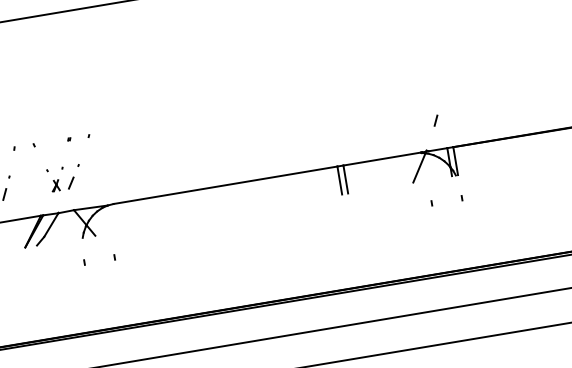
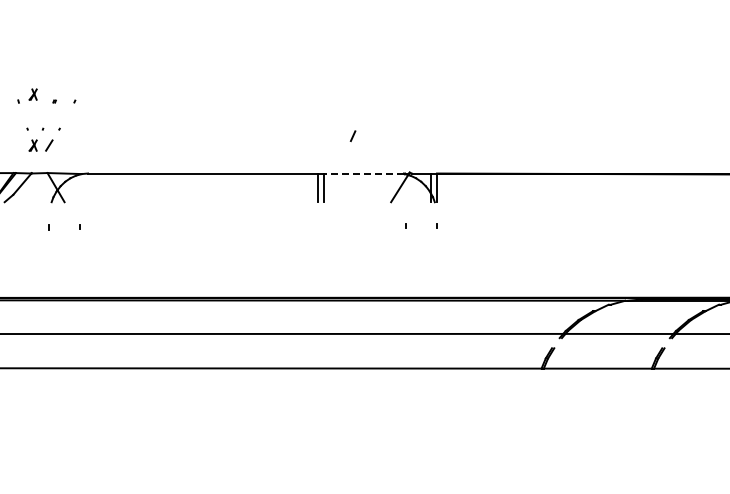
line: (435, 121) -> (352, 136), moved
part: (46, 136) -> (32, 94), added
line: (382, 158) -> (364, 173), solid -> dashed

